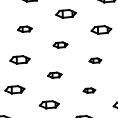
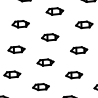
part: (24, 29) -> (20, 24), size x1.43
part: (60, 45) -> (50, 37), size x1.43
part: (95, 60) -> (79, 50), size x1.67
part: (54, 75) -> (45, 62), size x1.43
part: (89, 90) -> (74, 75), size x1.67

